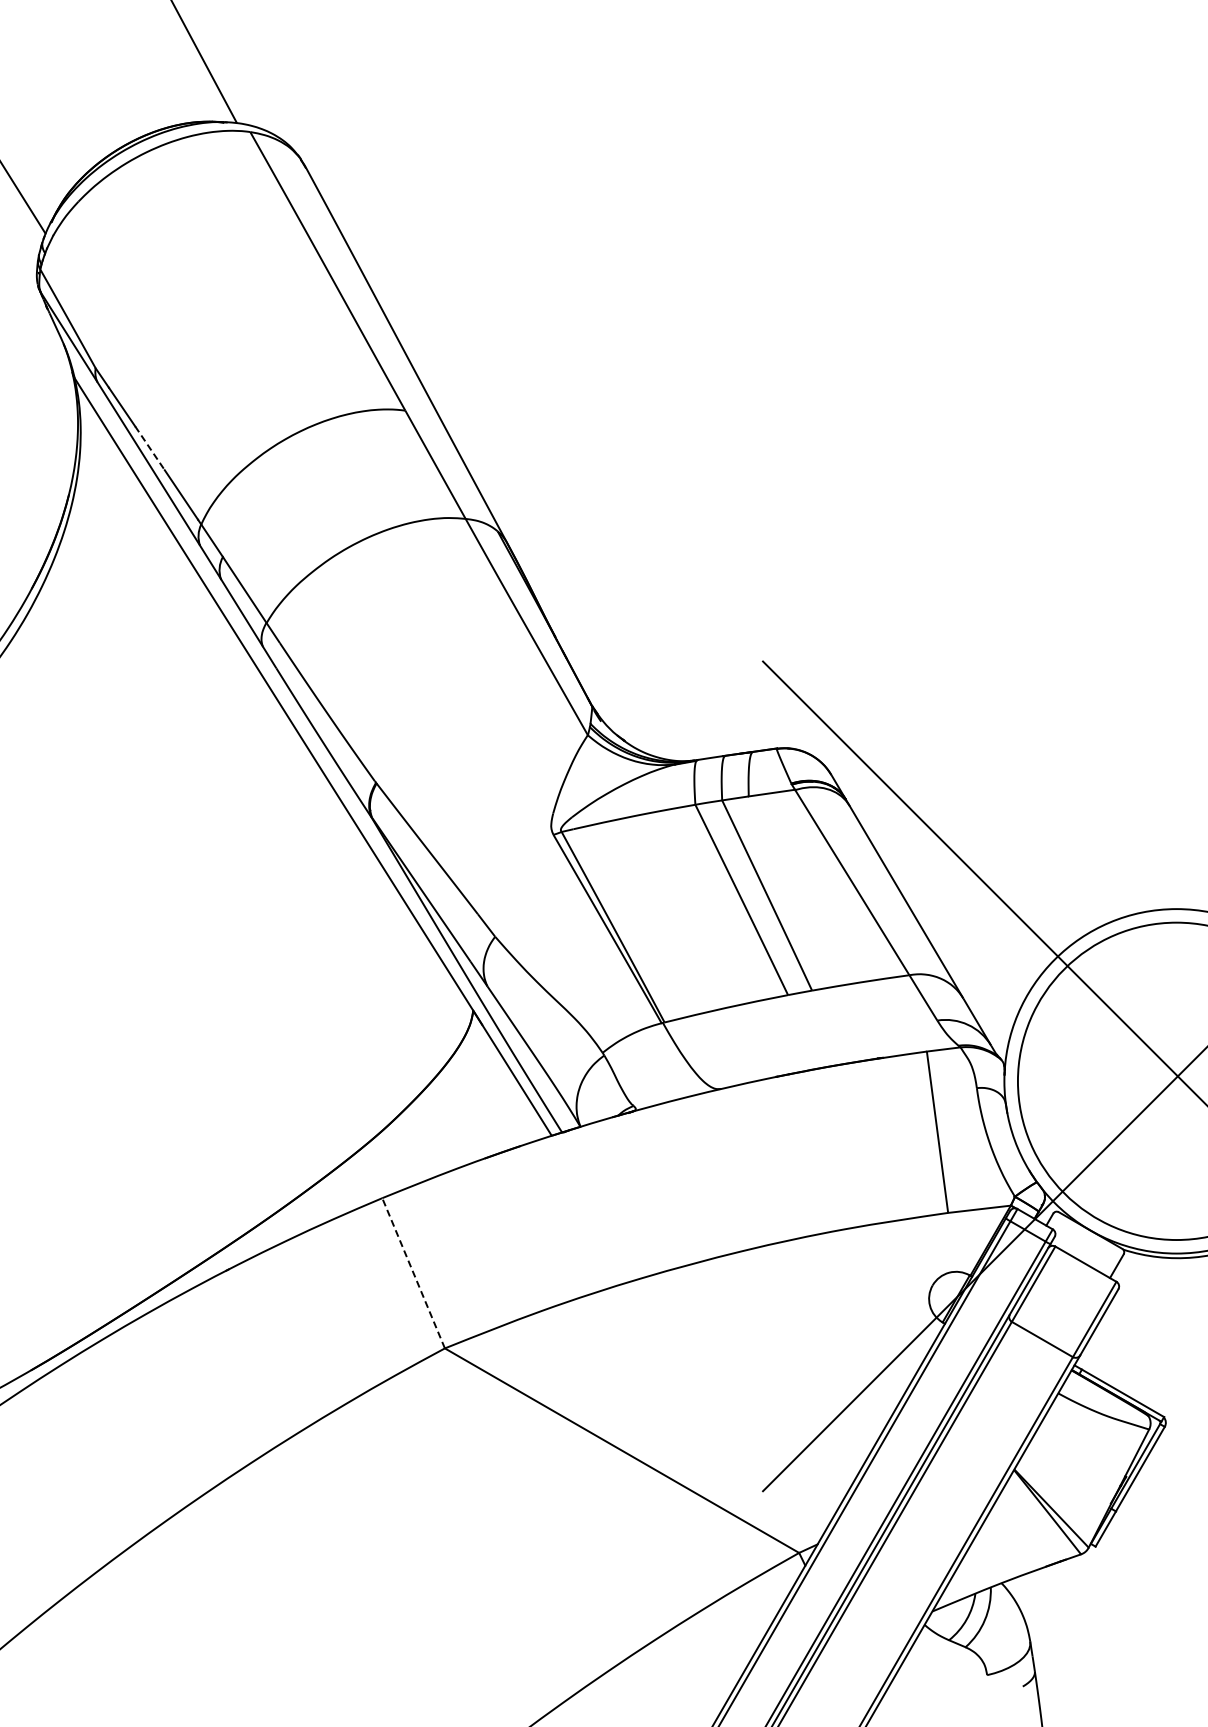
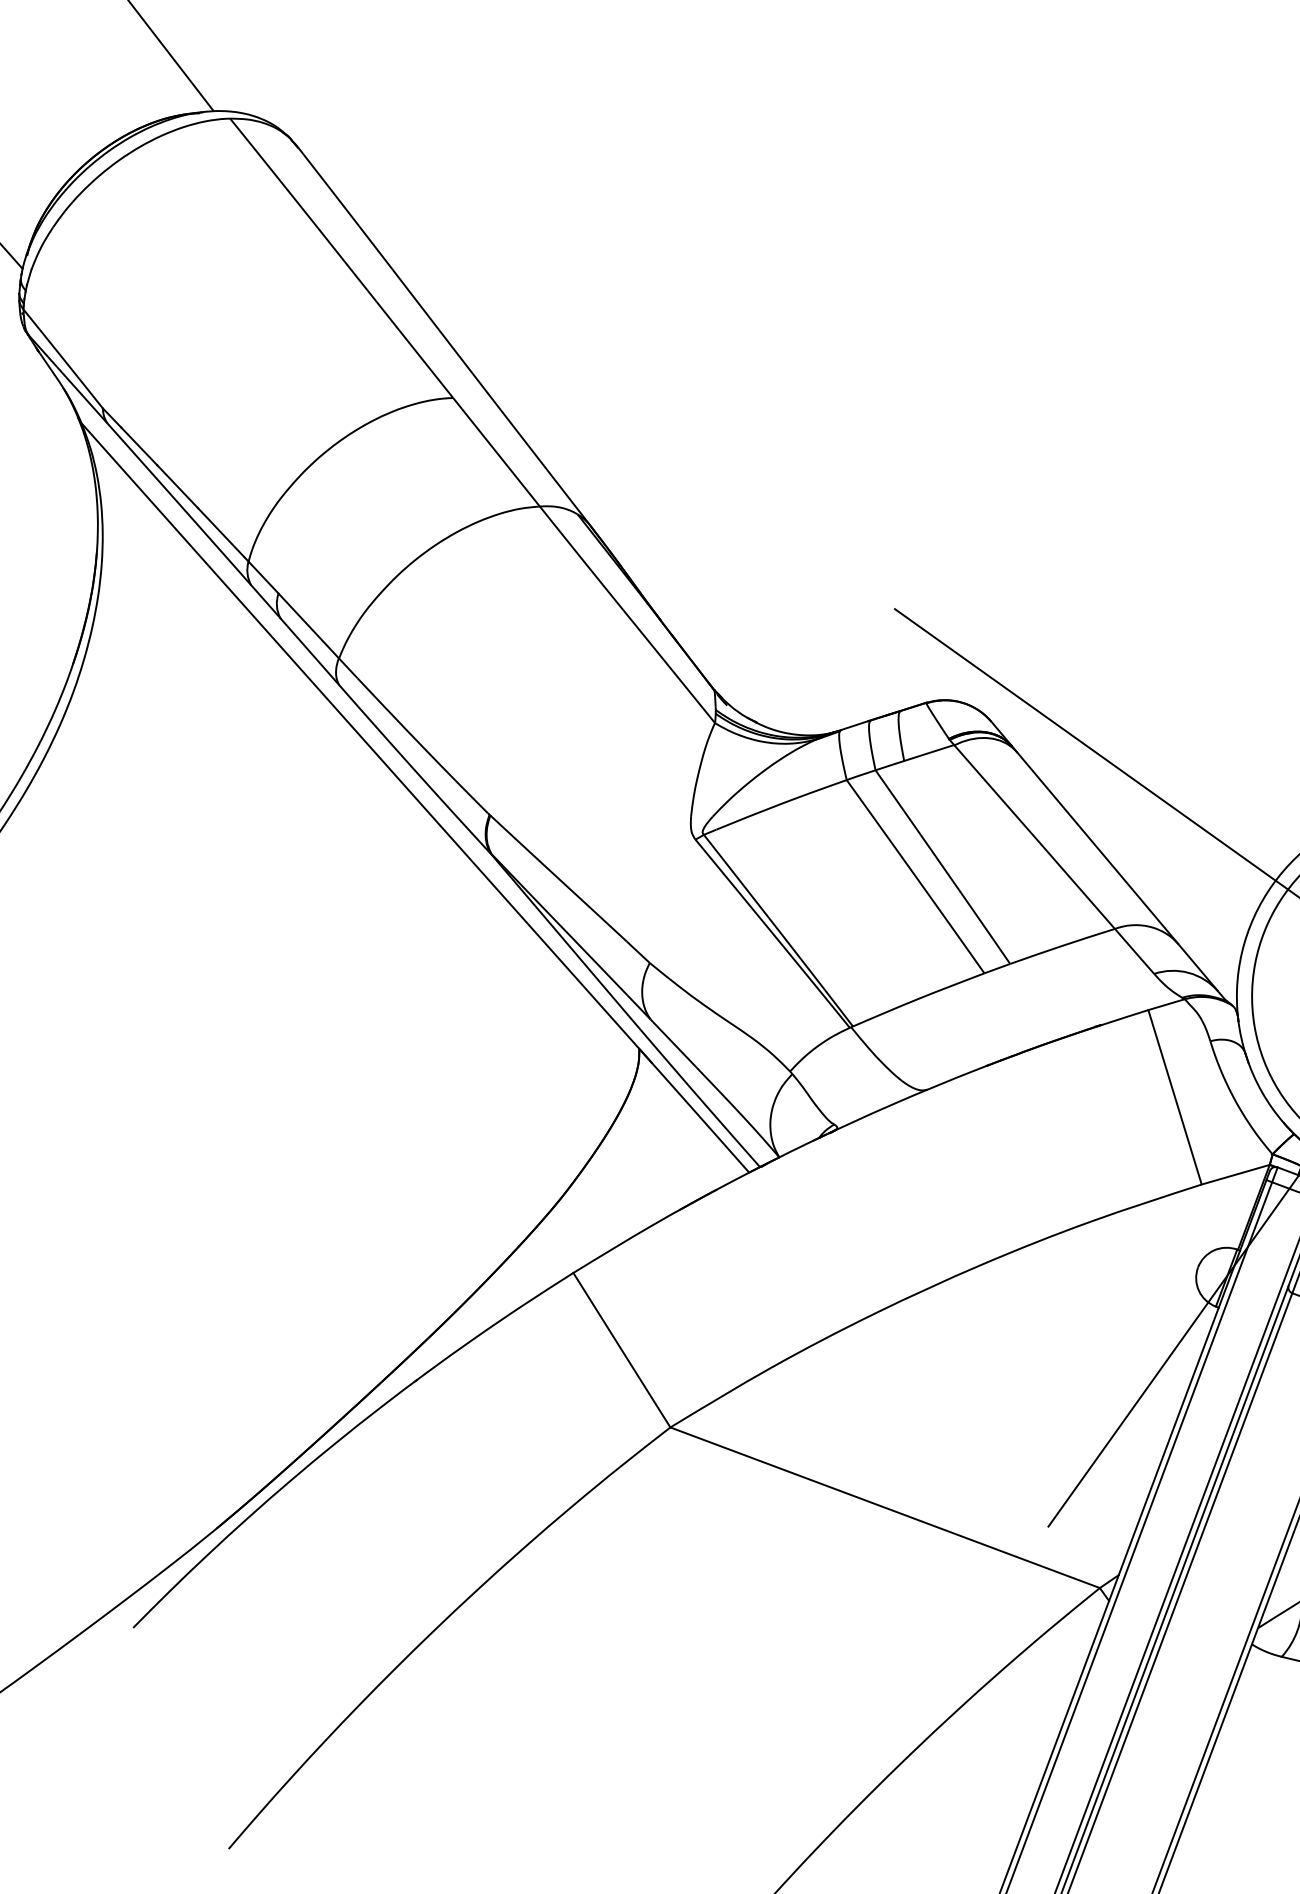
line: (150, 448) -> (178, 486), dashed -> solid
line: (413, 1272) -> (621, 1349), dashed -> solid

